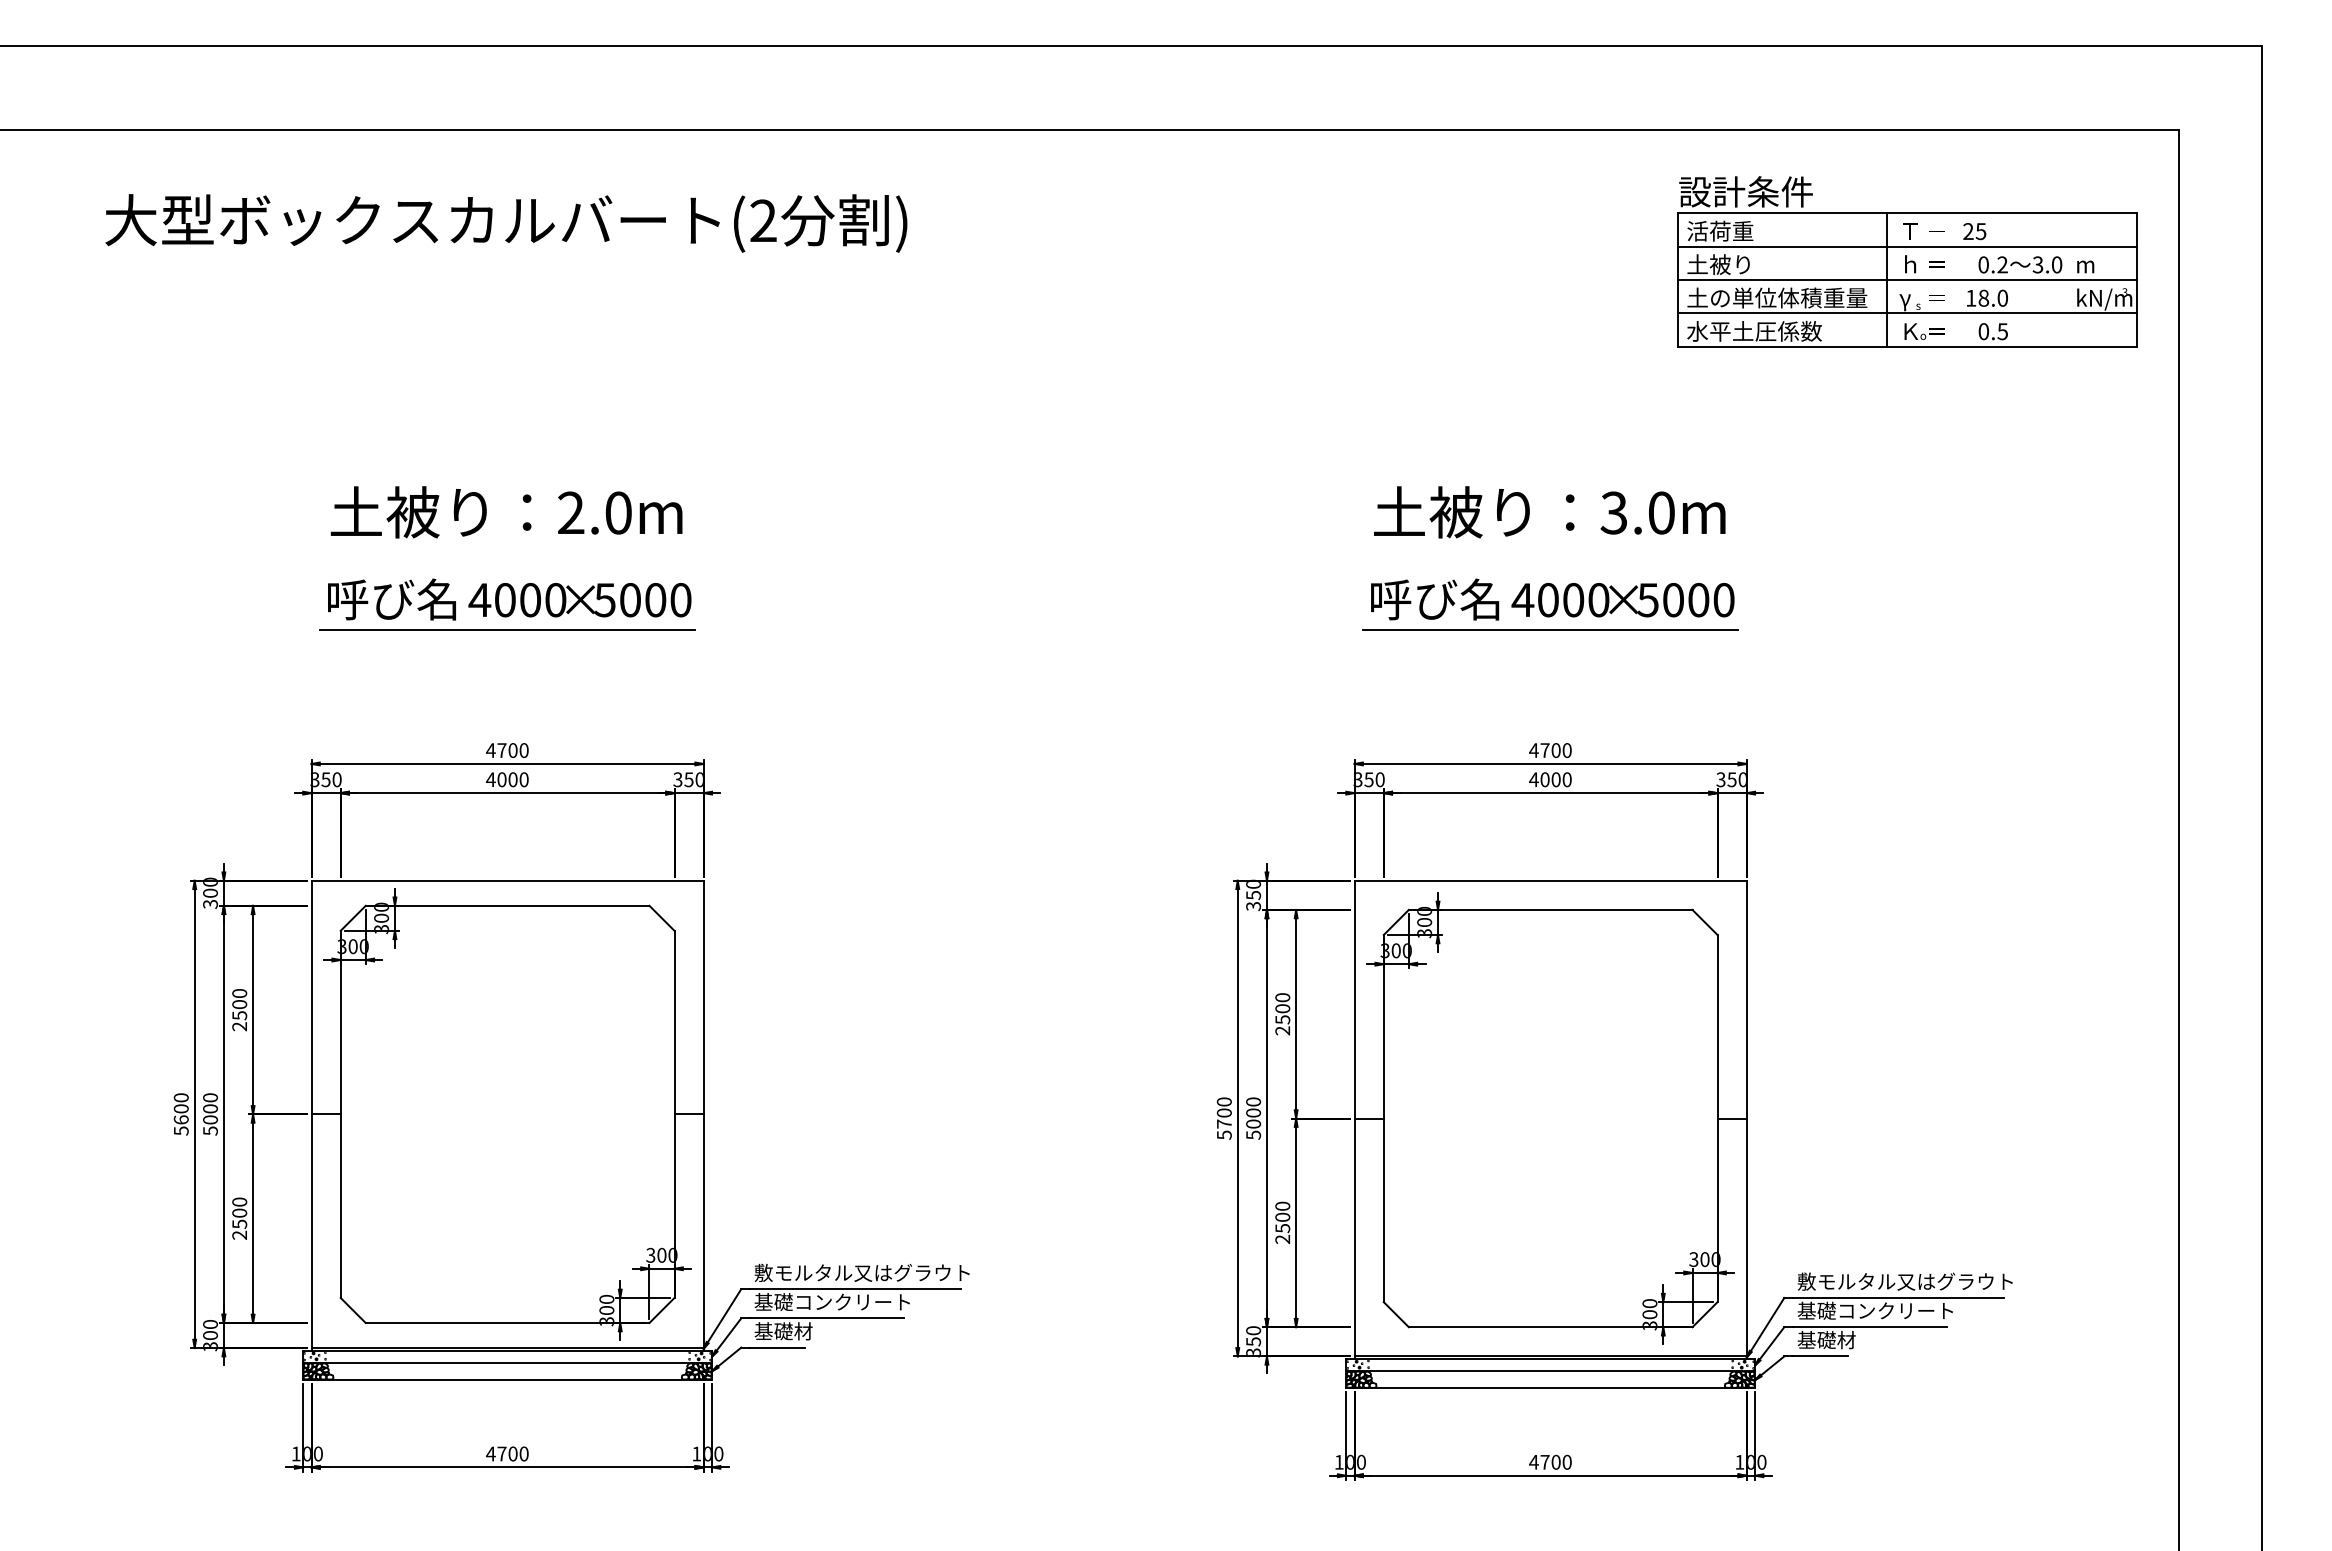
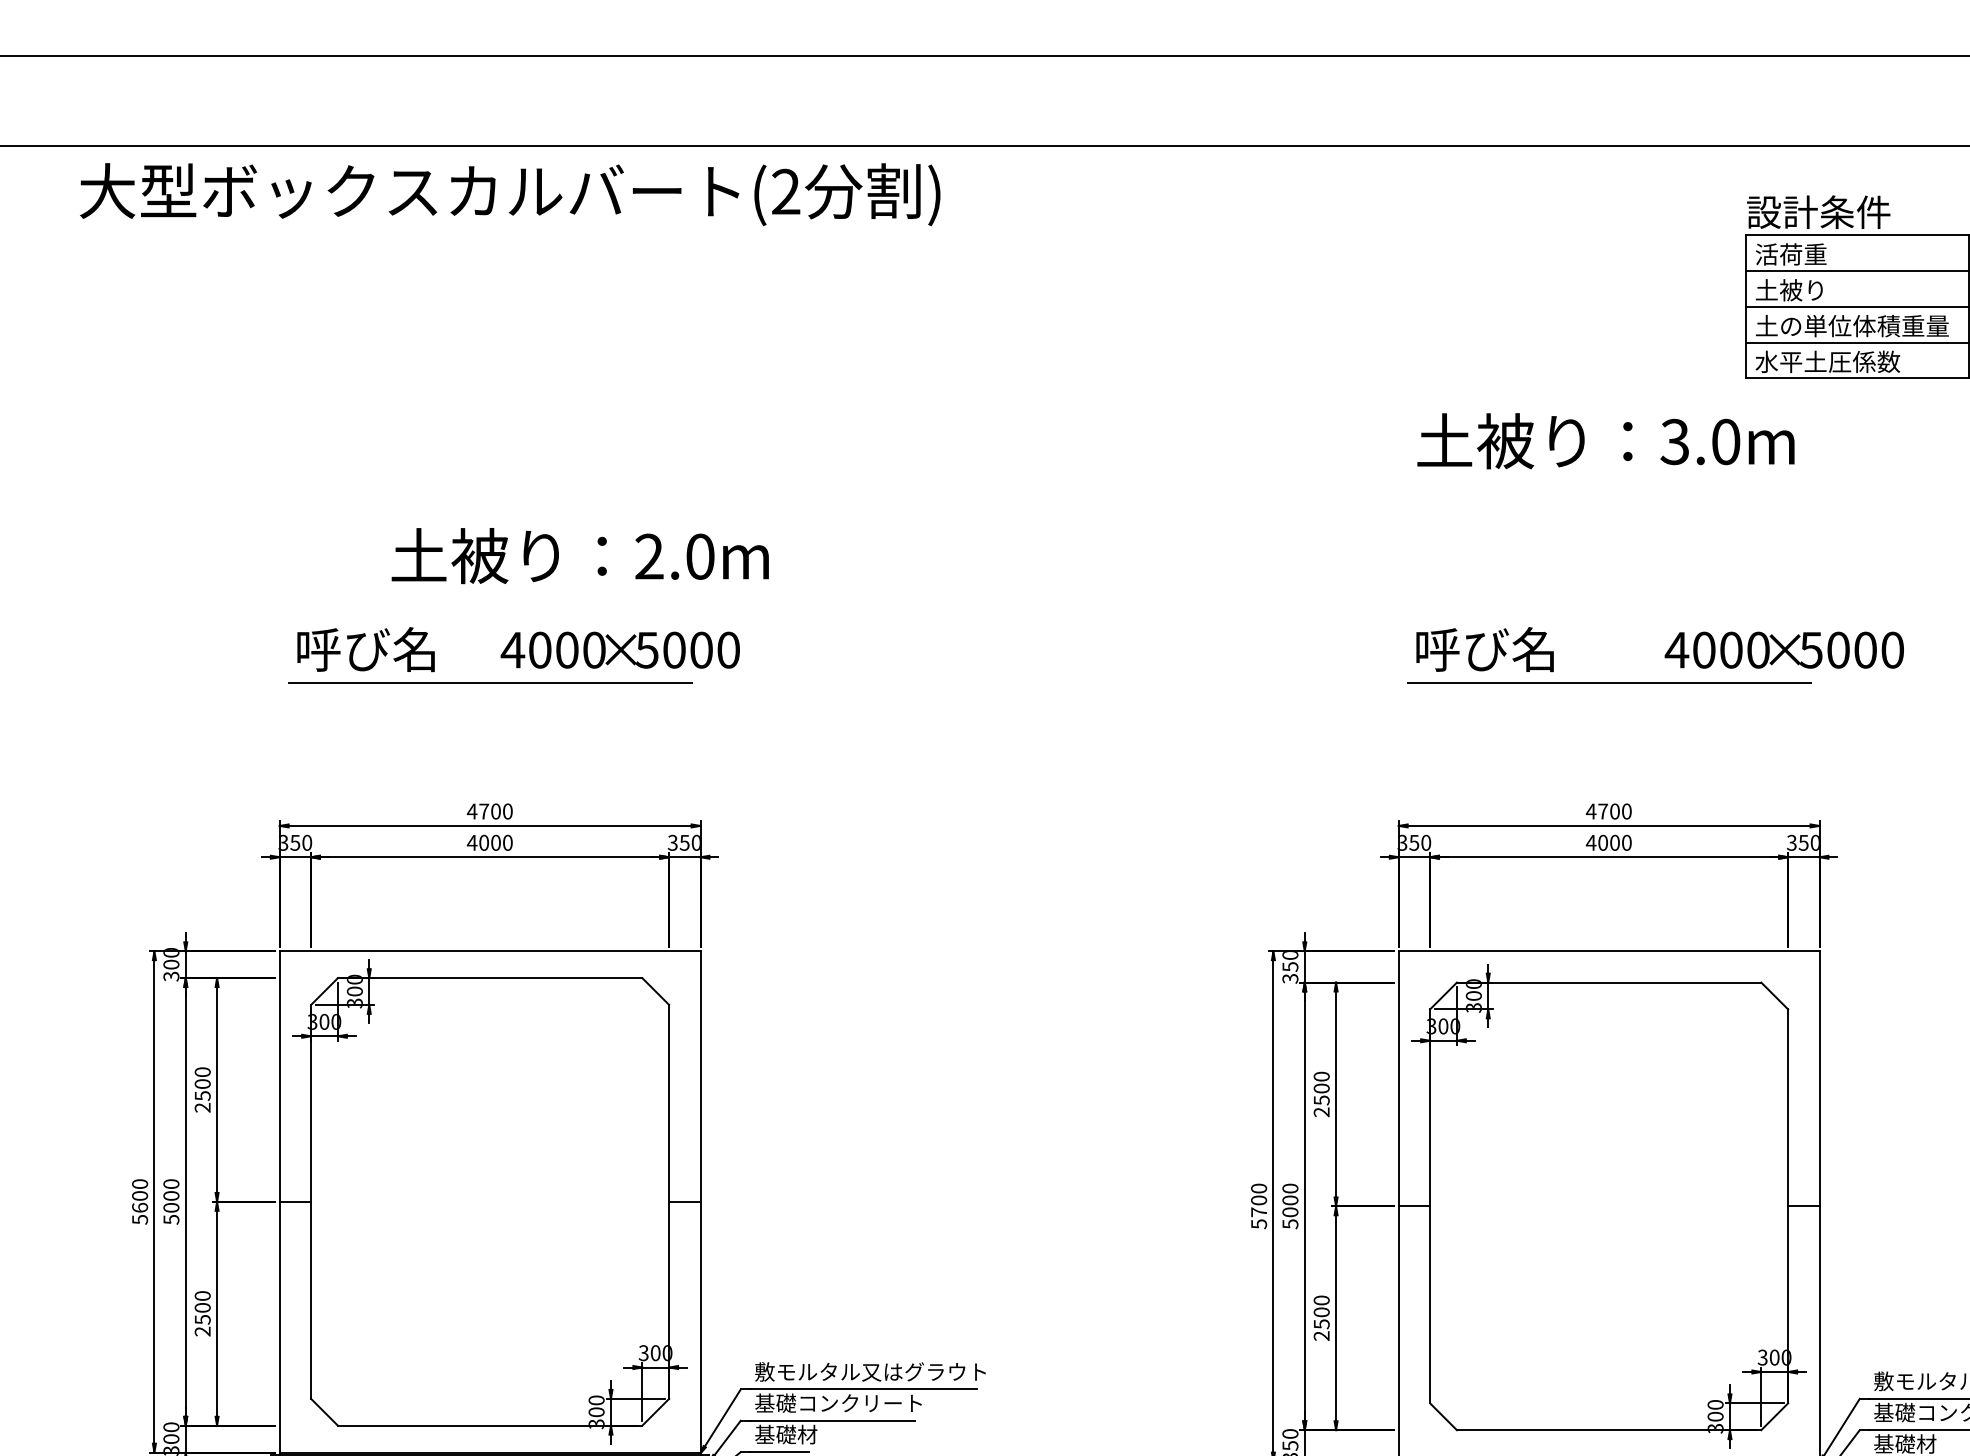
text: (506, 223) -> (510, 194), moved
text: (506, 512) -> (580, 556), moved
text: (1549, 512) -> (1605, 441), moved
text: (579, 600) -> (619, 650), moved
text: (1622, 600) -> (1783, 650), moved

